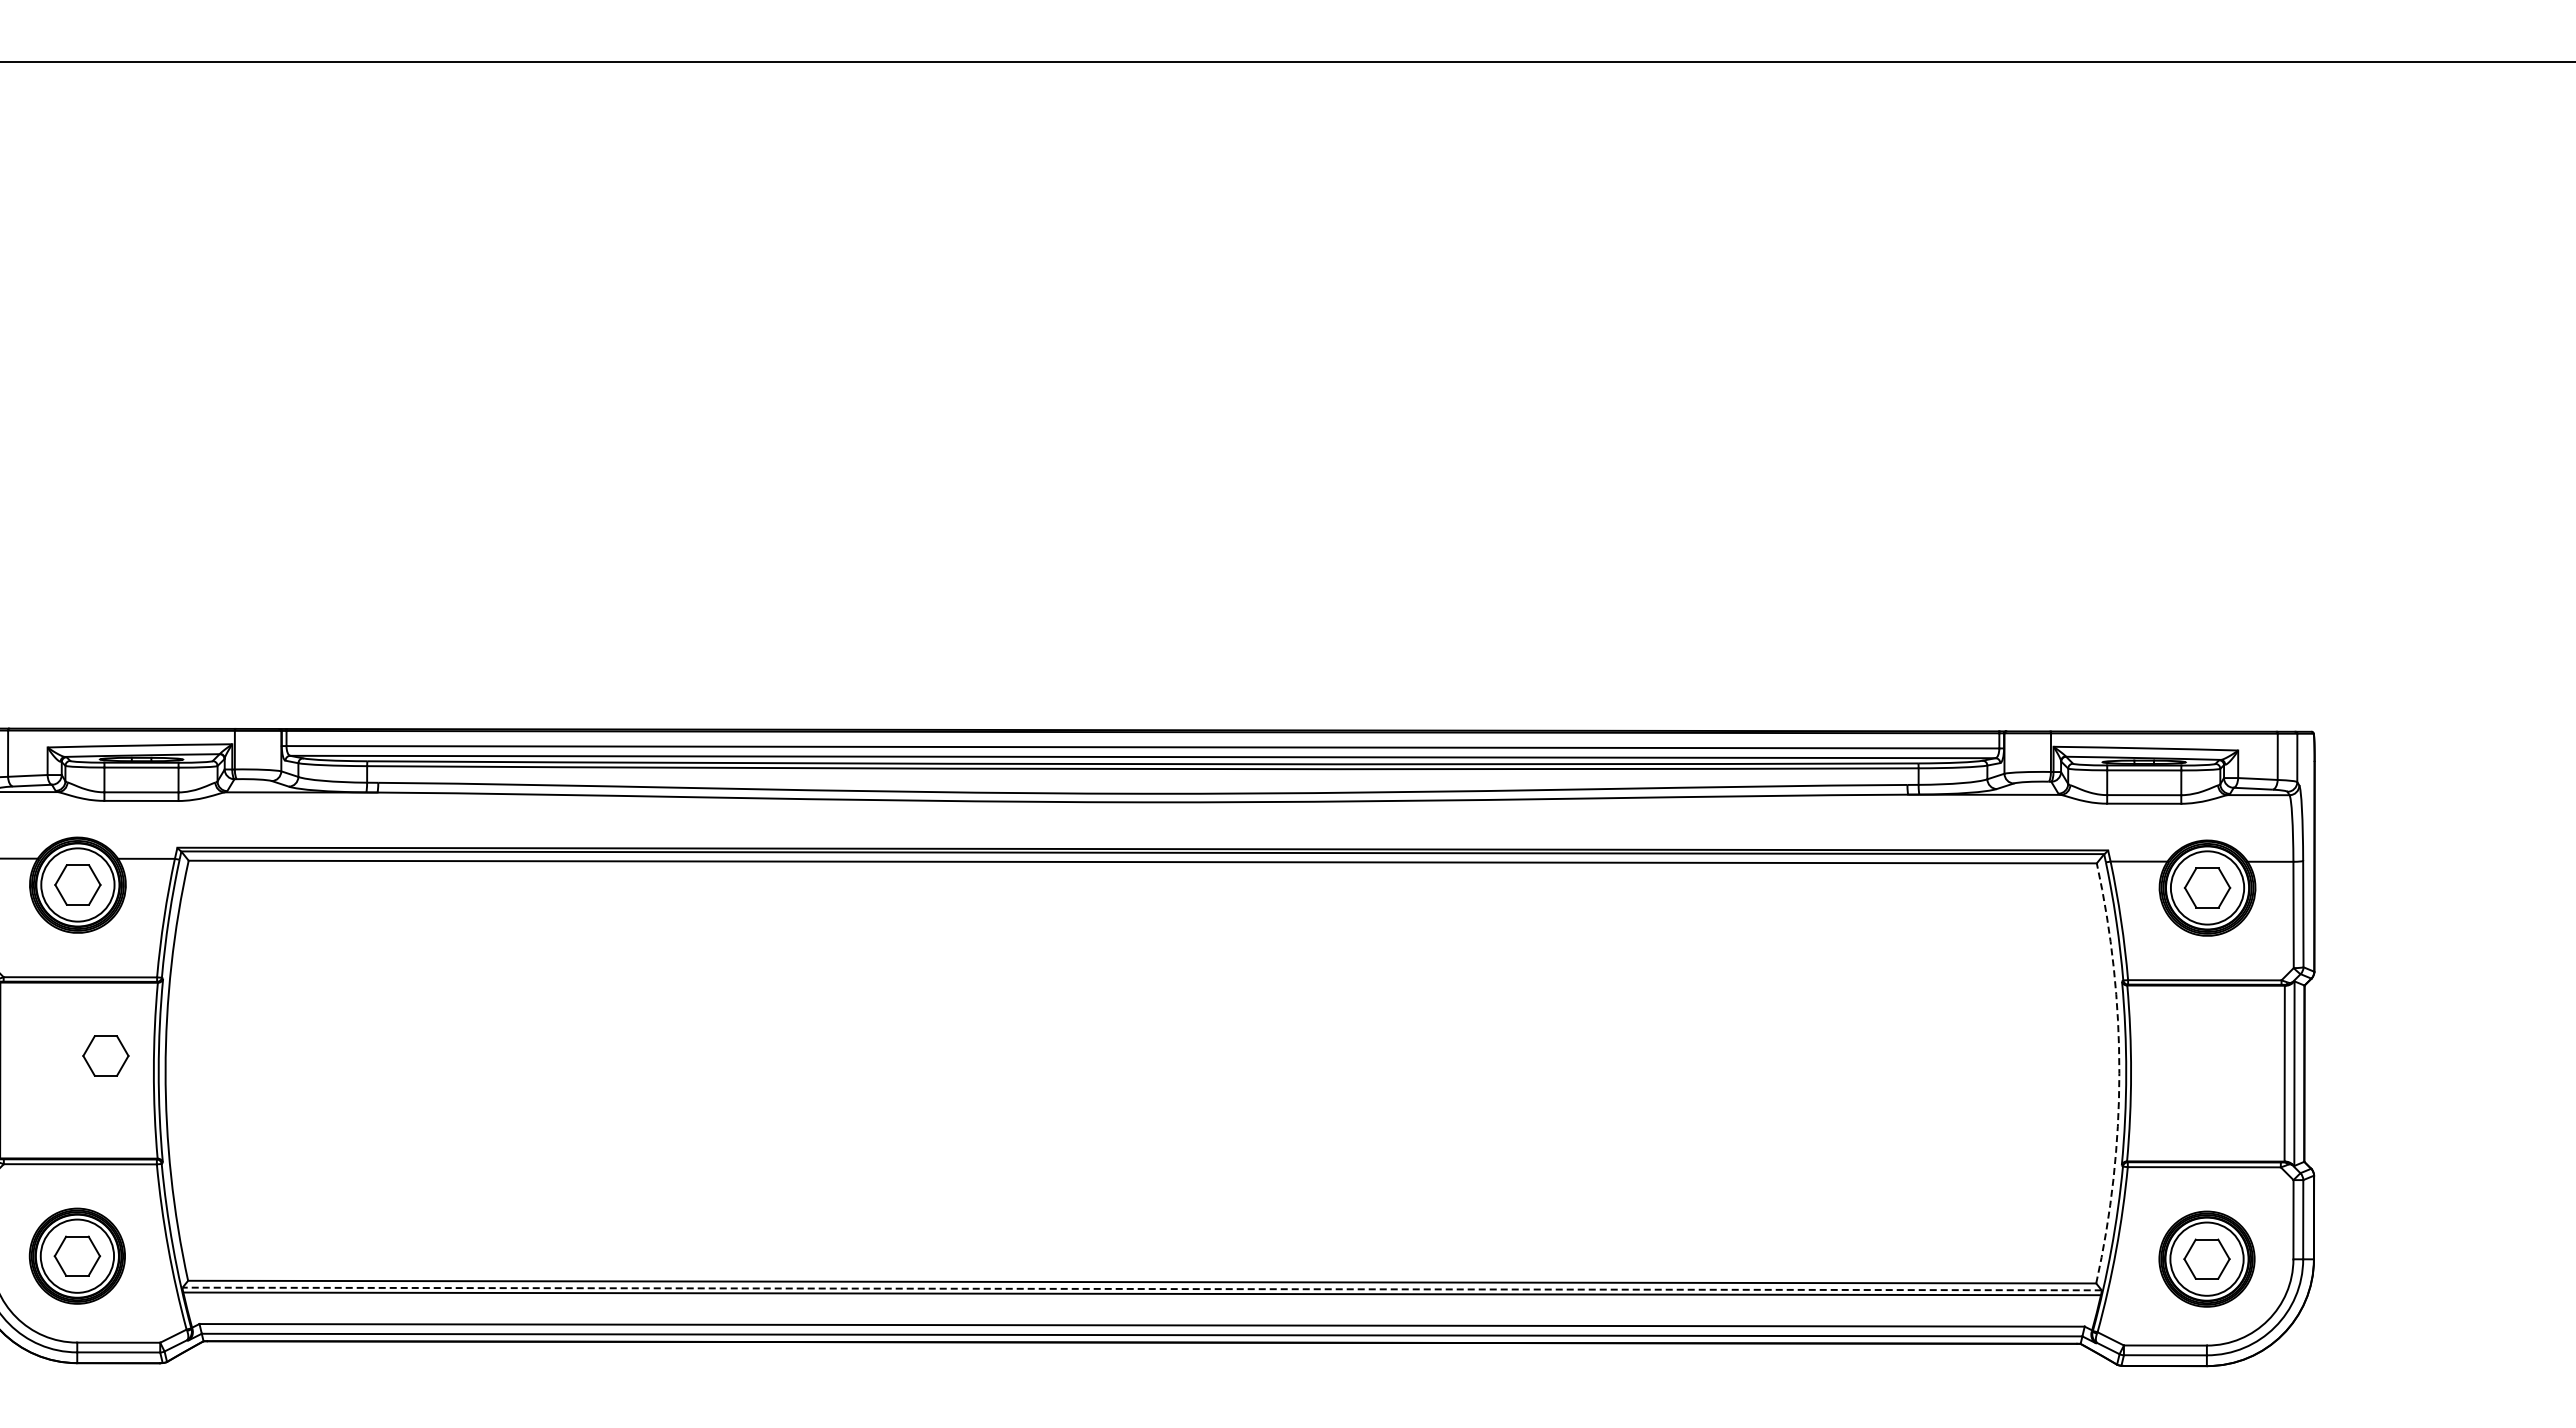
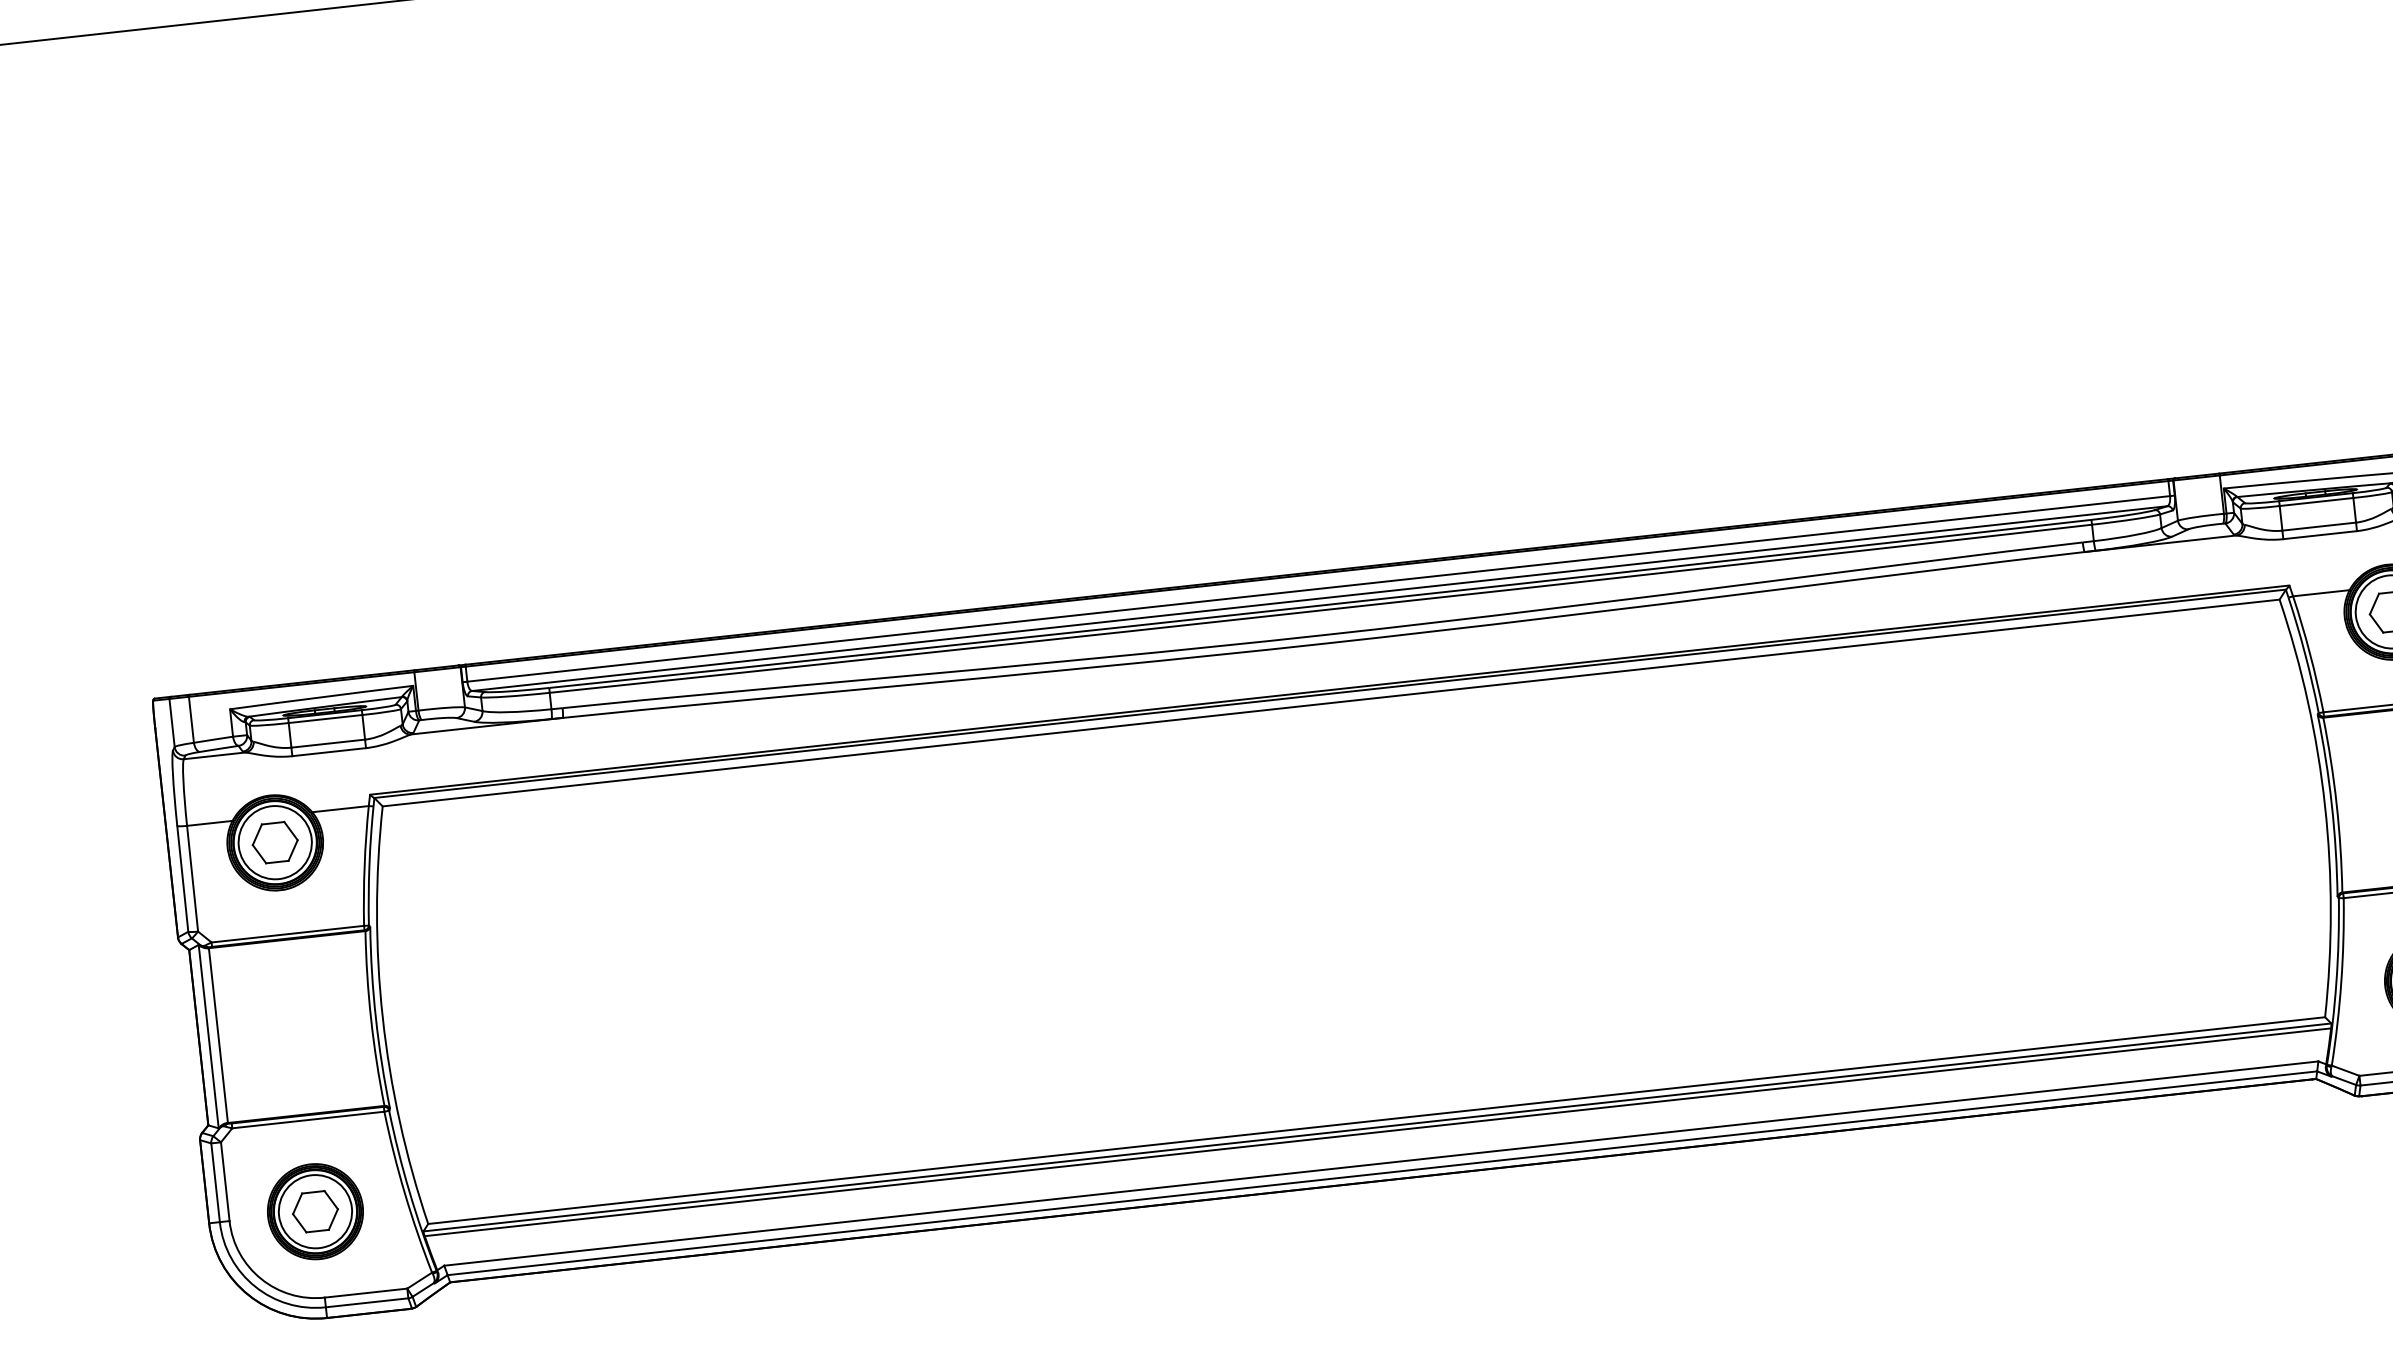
part: (105, 1055) -> (321, 1009), removed
arc: (2119, 1073) -> (2325, 806), dashed -> solid
line: (1142, 1289) -> (1377, 1127), dashed -> solid

